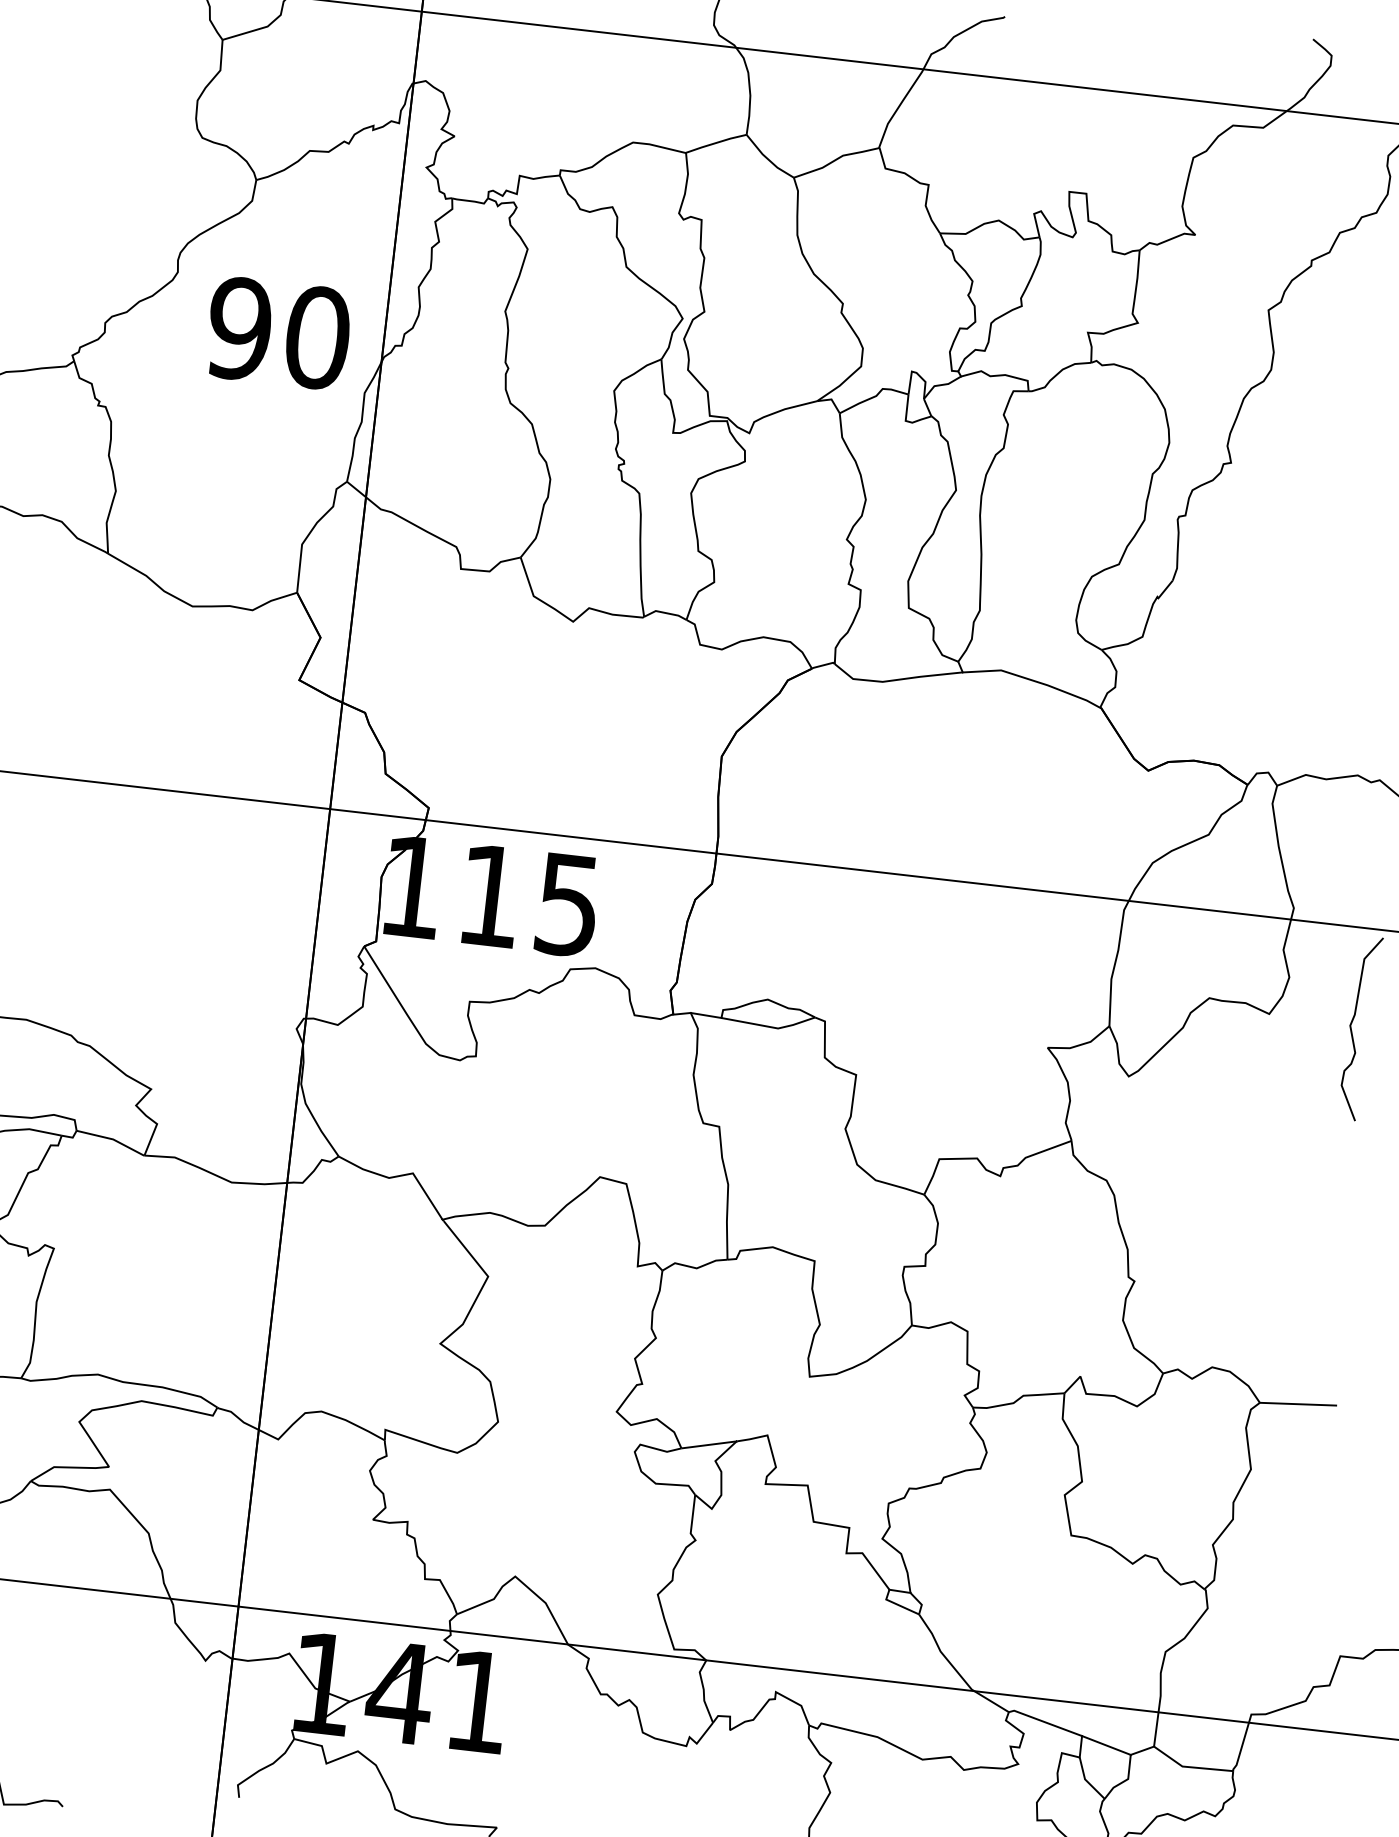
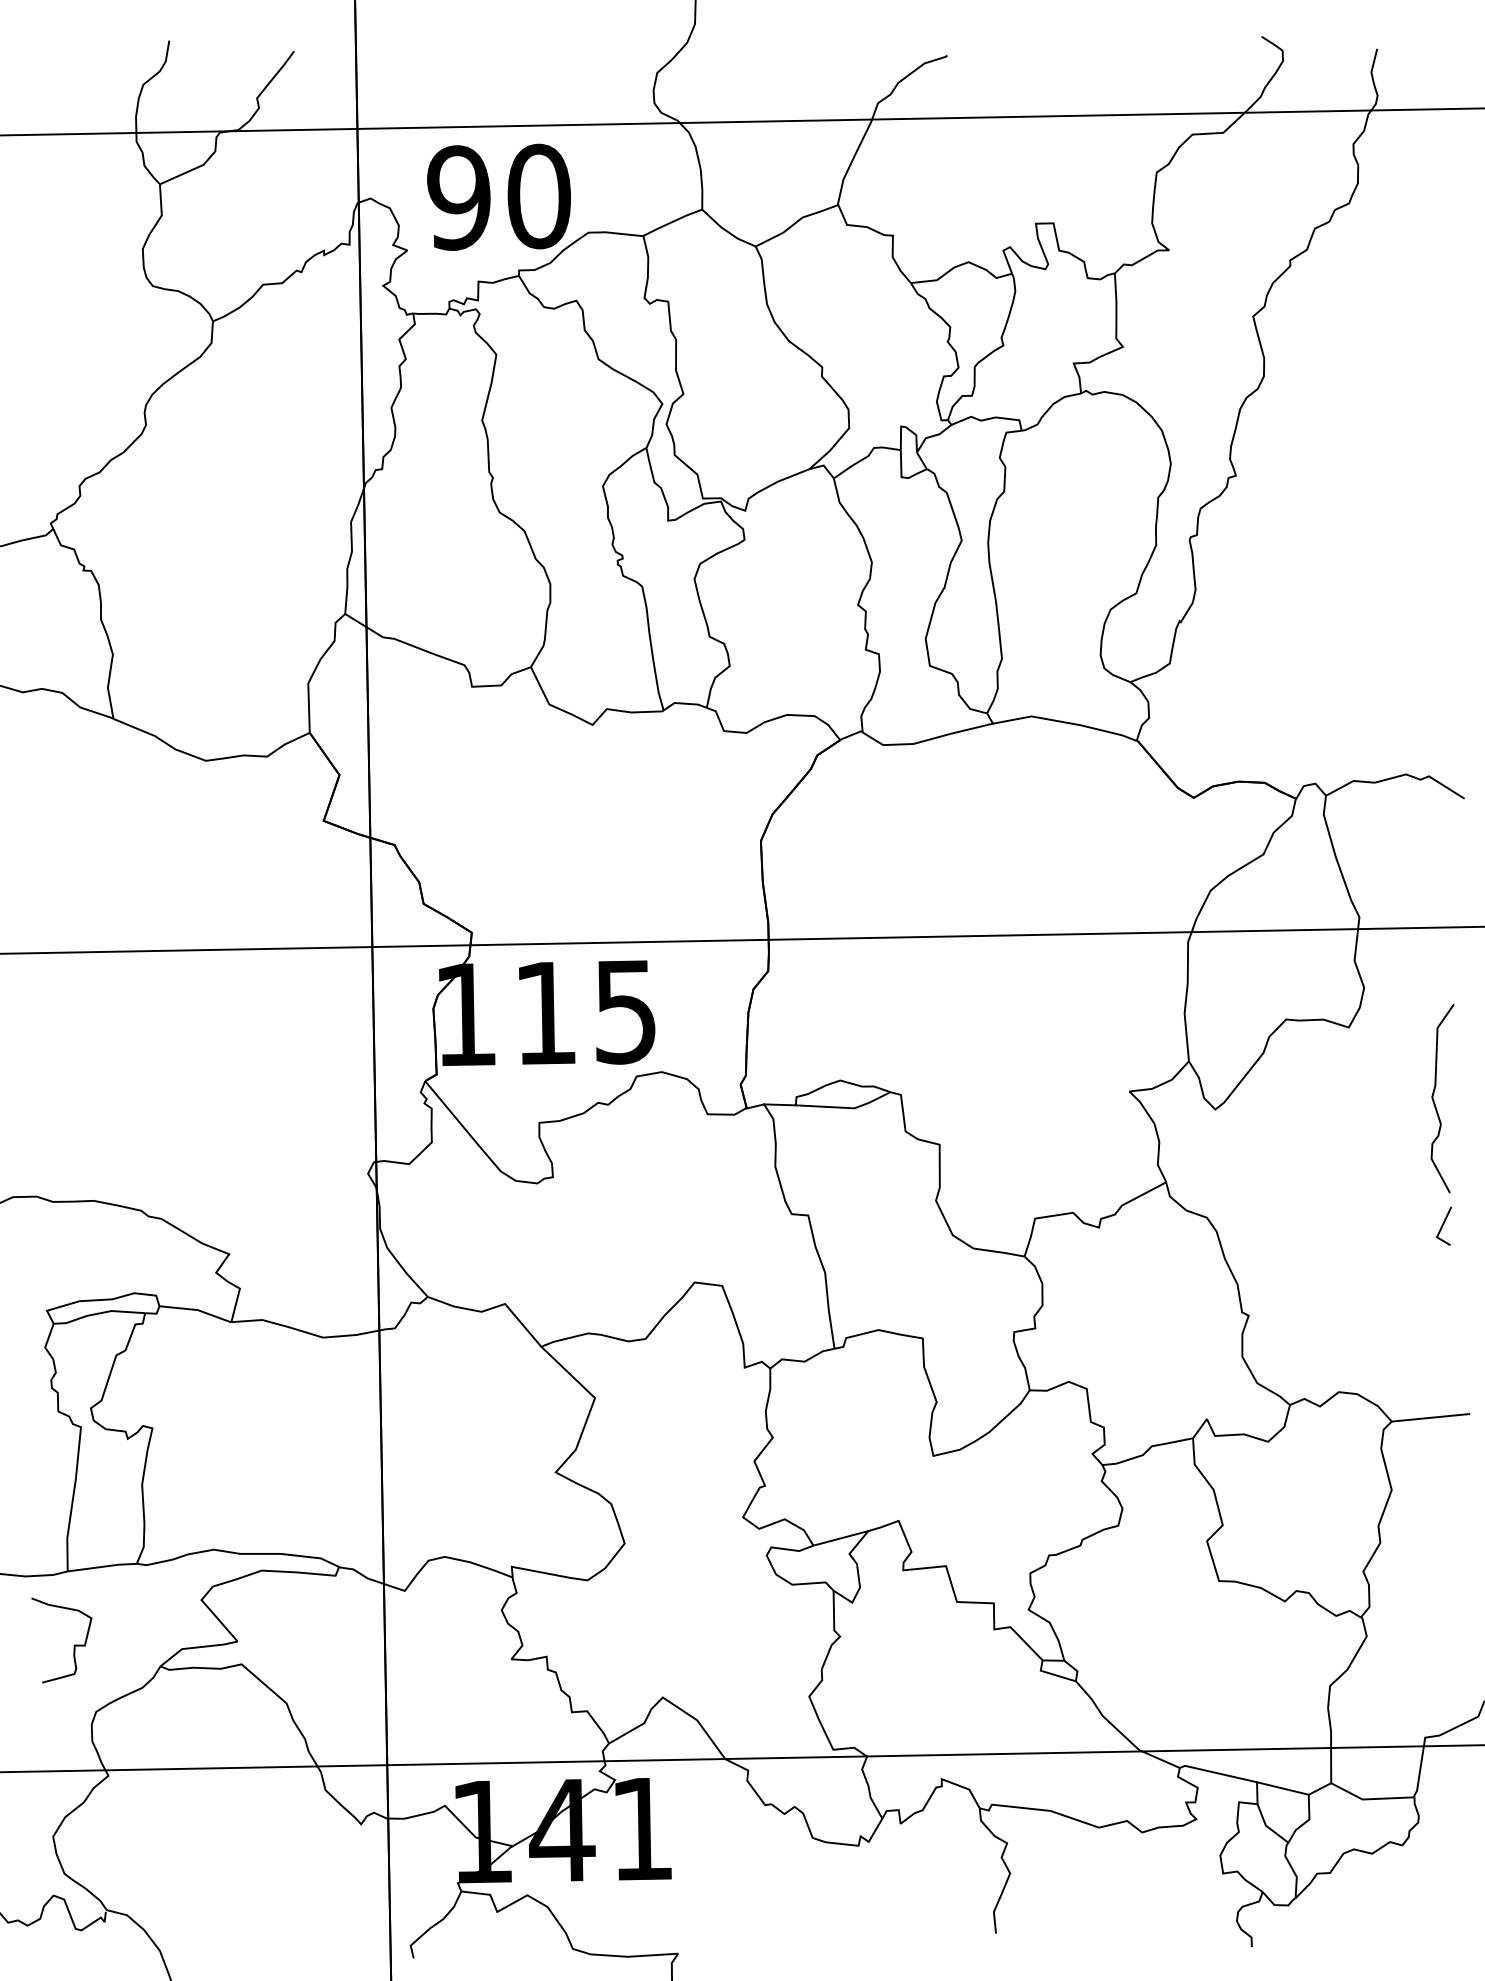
text: (278, 332) -> (498, 196), moved
curve: (1352, 1029) -> (1434, 1100), moved
line: (1335, 1218) -> (1443, 1225), added

